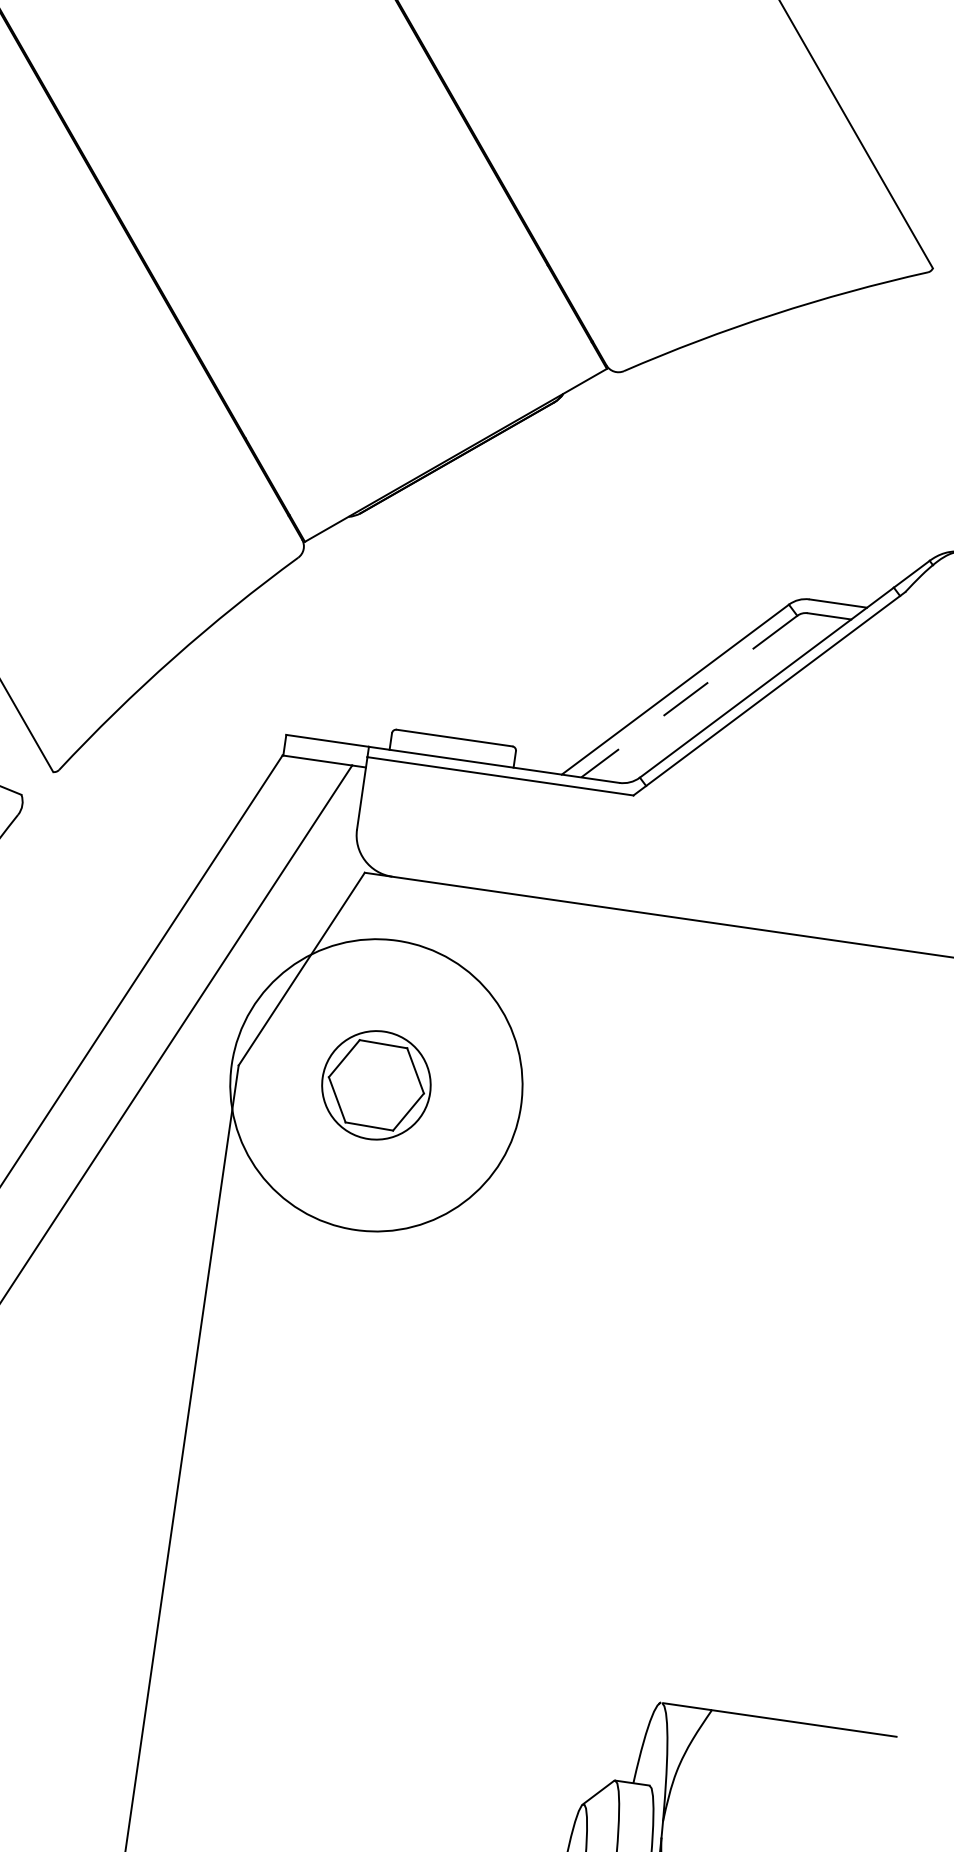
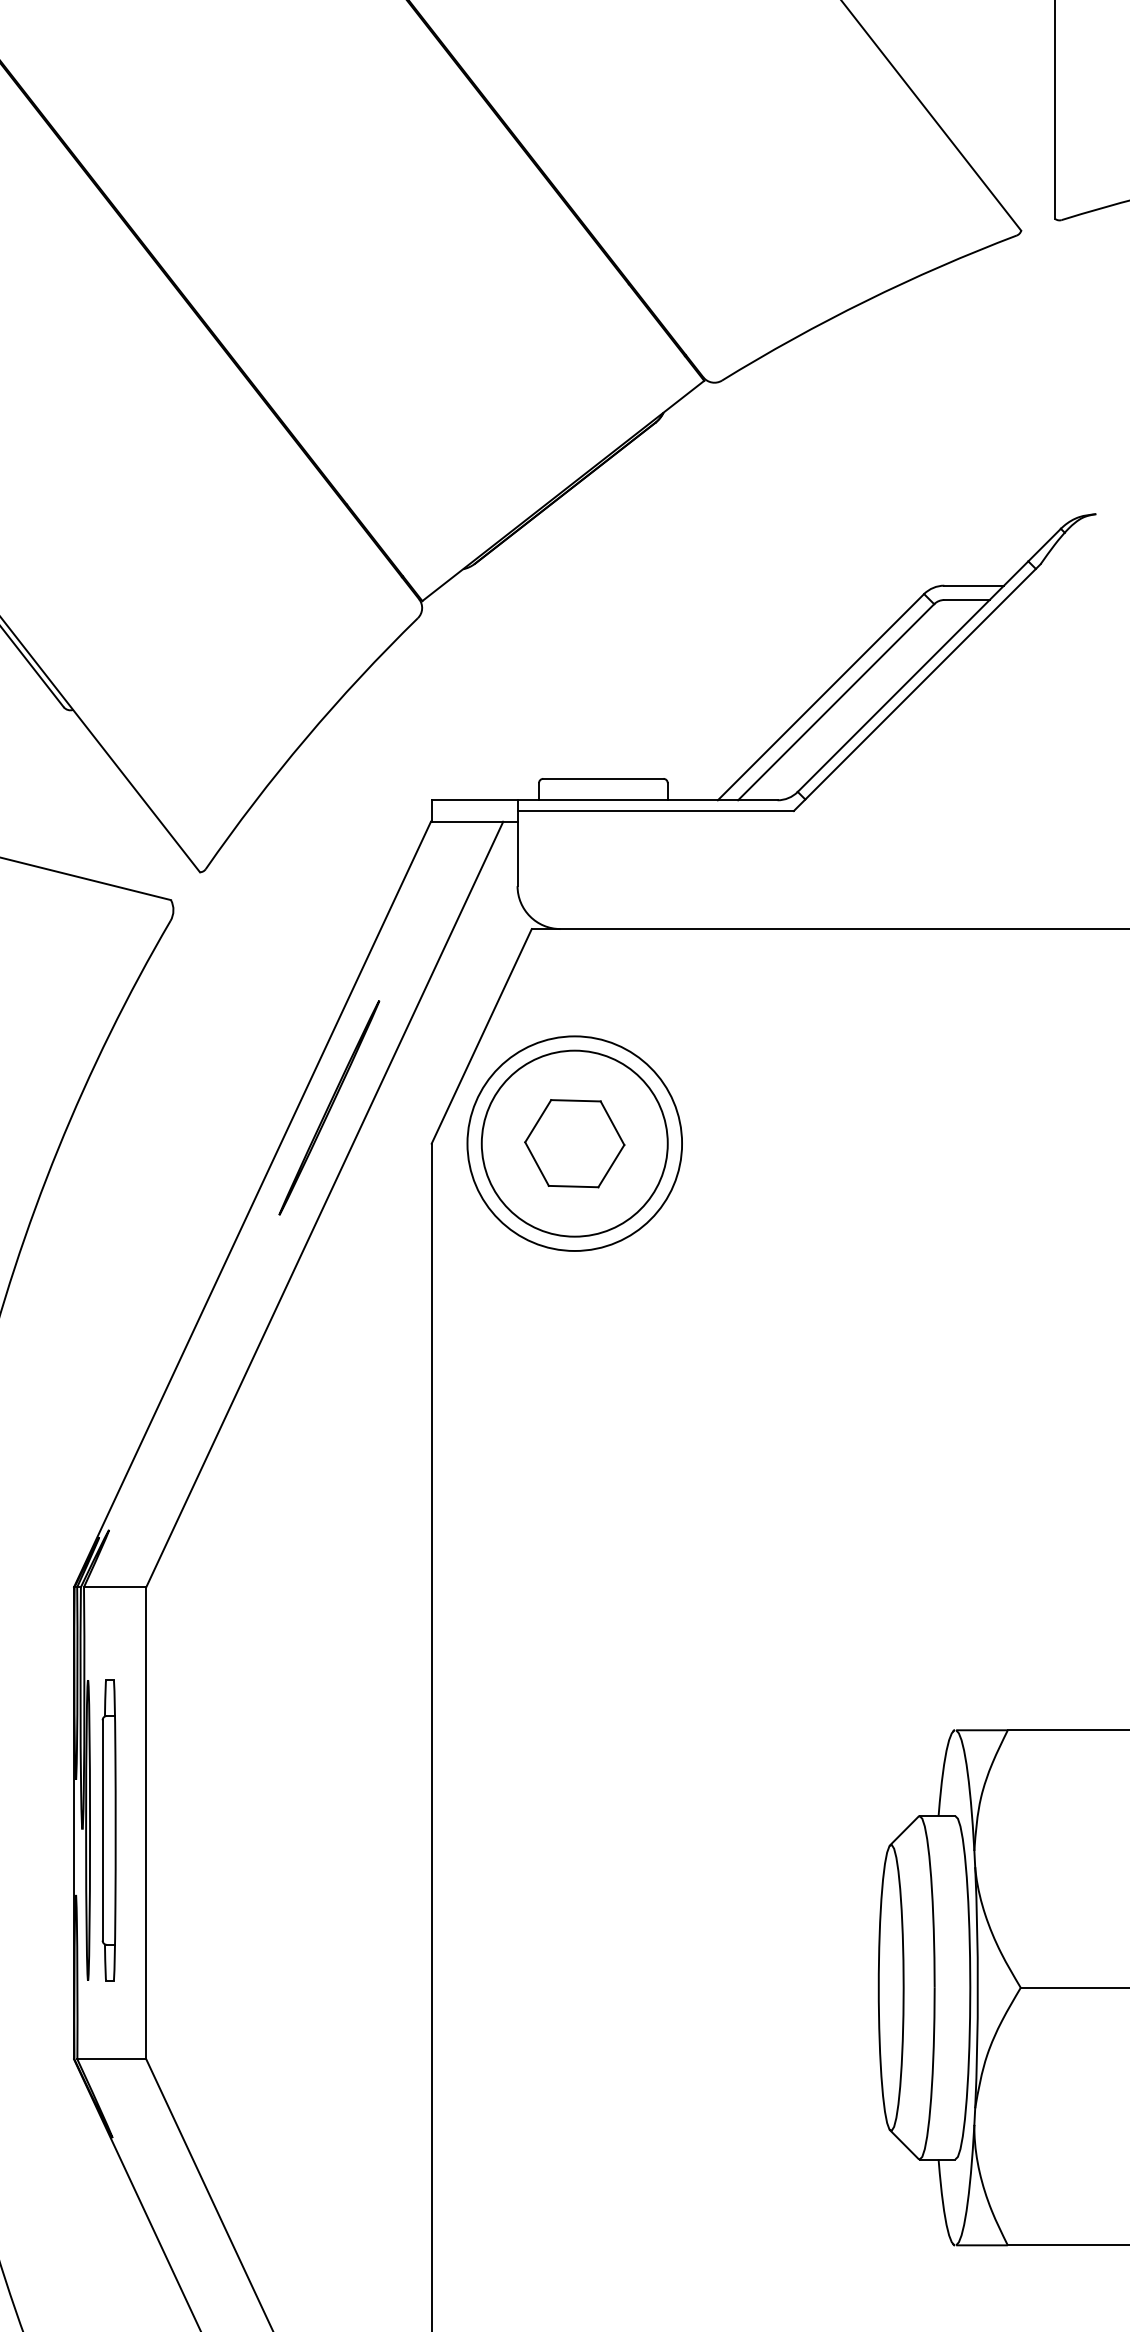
line: (689, 696) -> (836, 702), dashed -> solid
part: (145, 1016) -> (329, 1107), added
circle: (376, 1085) -> (574, 1143), size x0.71
circle: (376, 1085) -> (574, 1143), size x1.67

